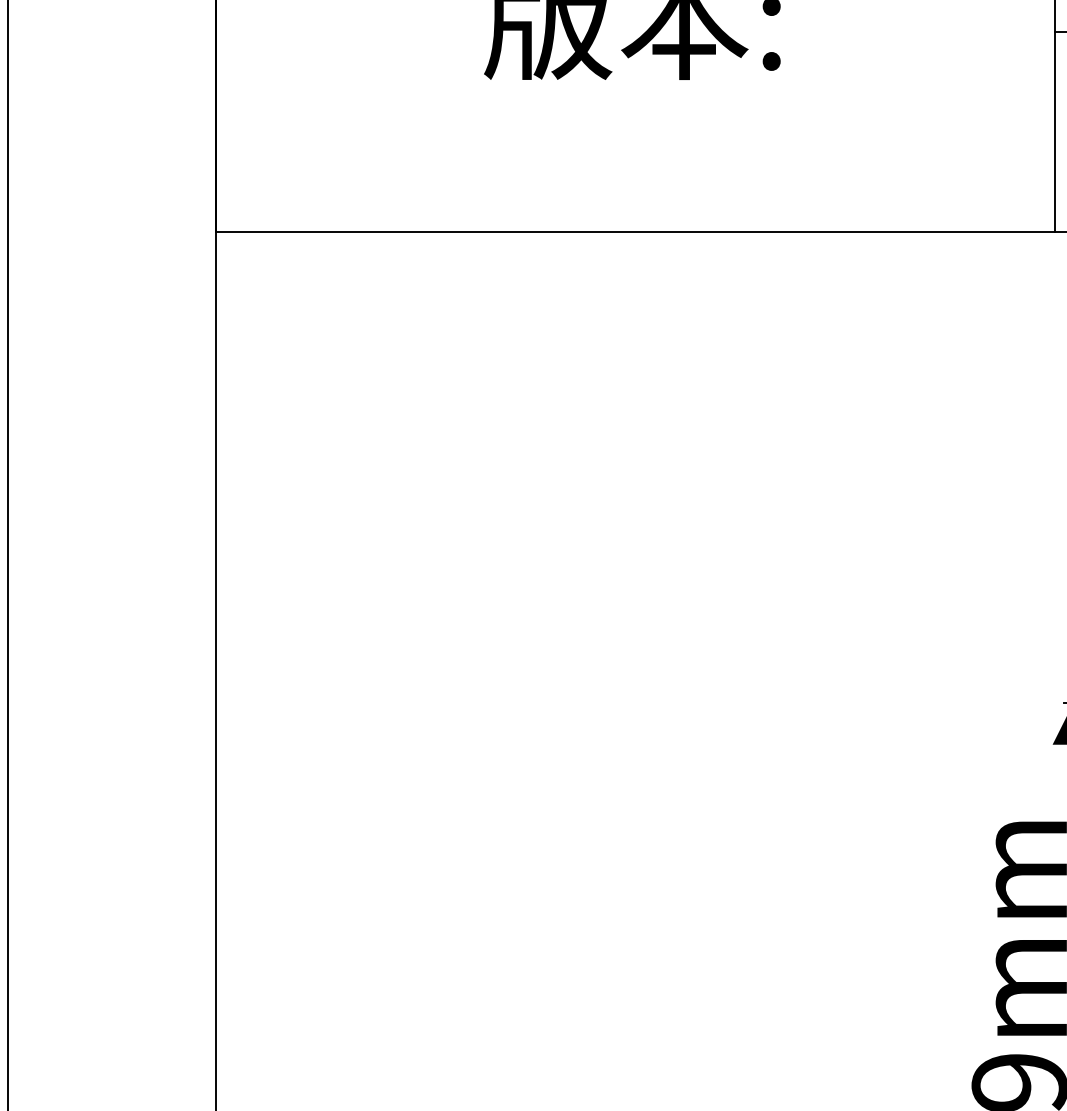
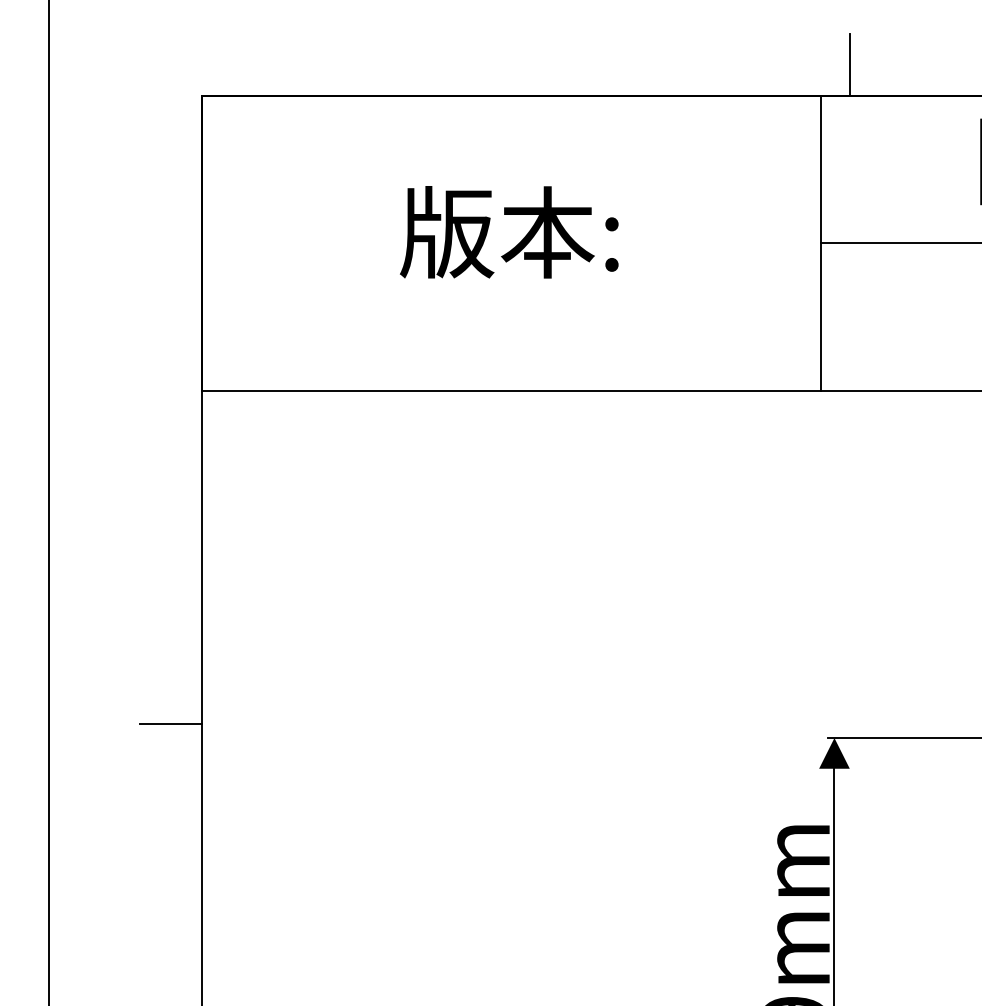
line: (172, 683) -> (170, 723), added

